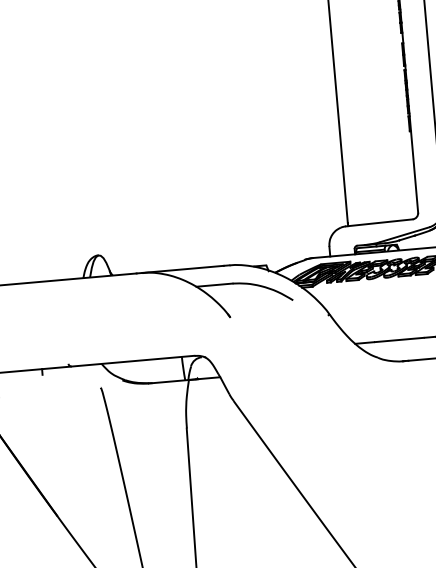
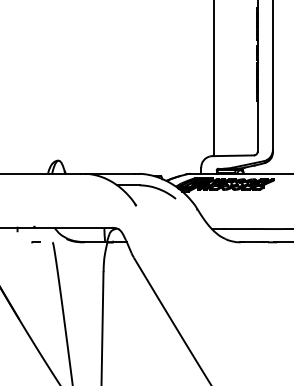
part: (73, 390) -> (35, 242), added

